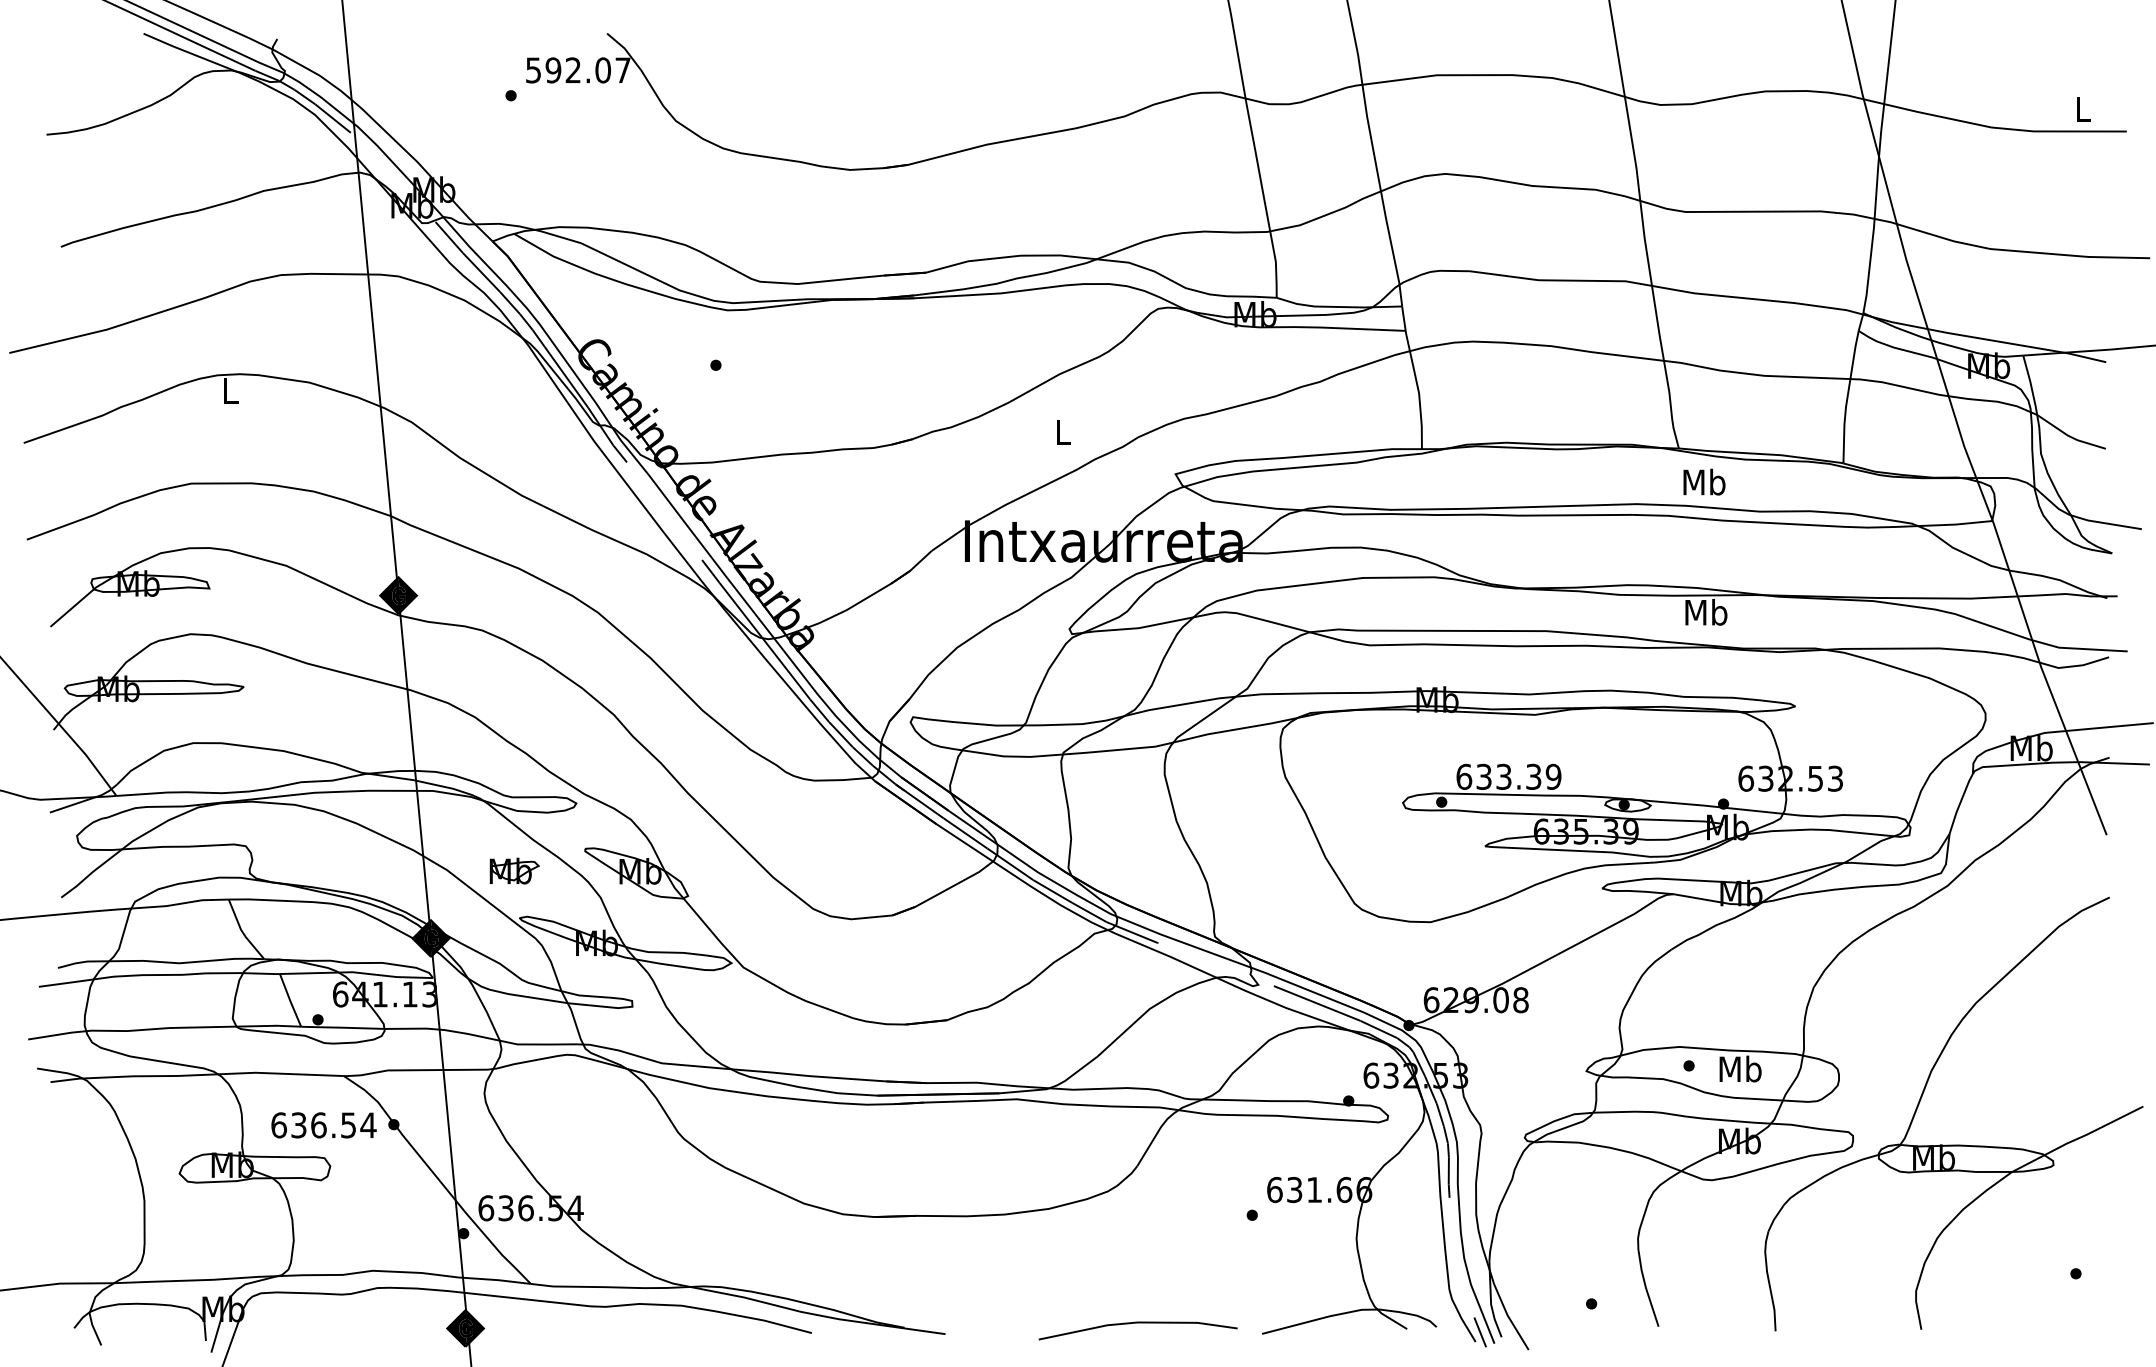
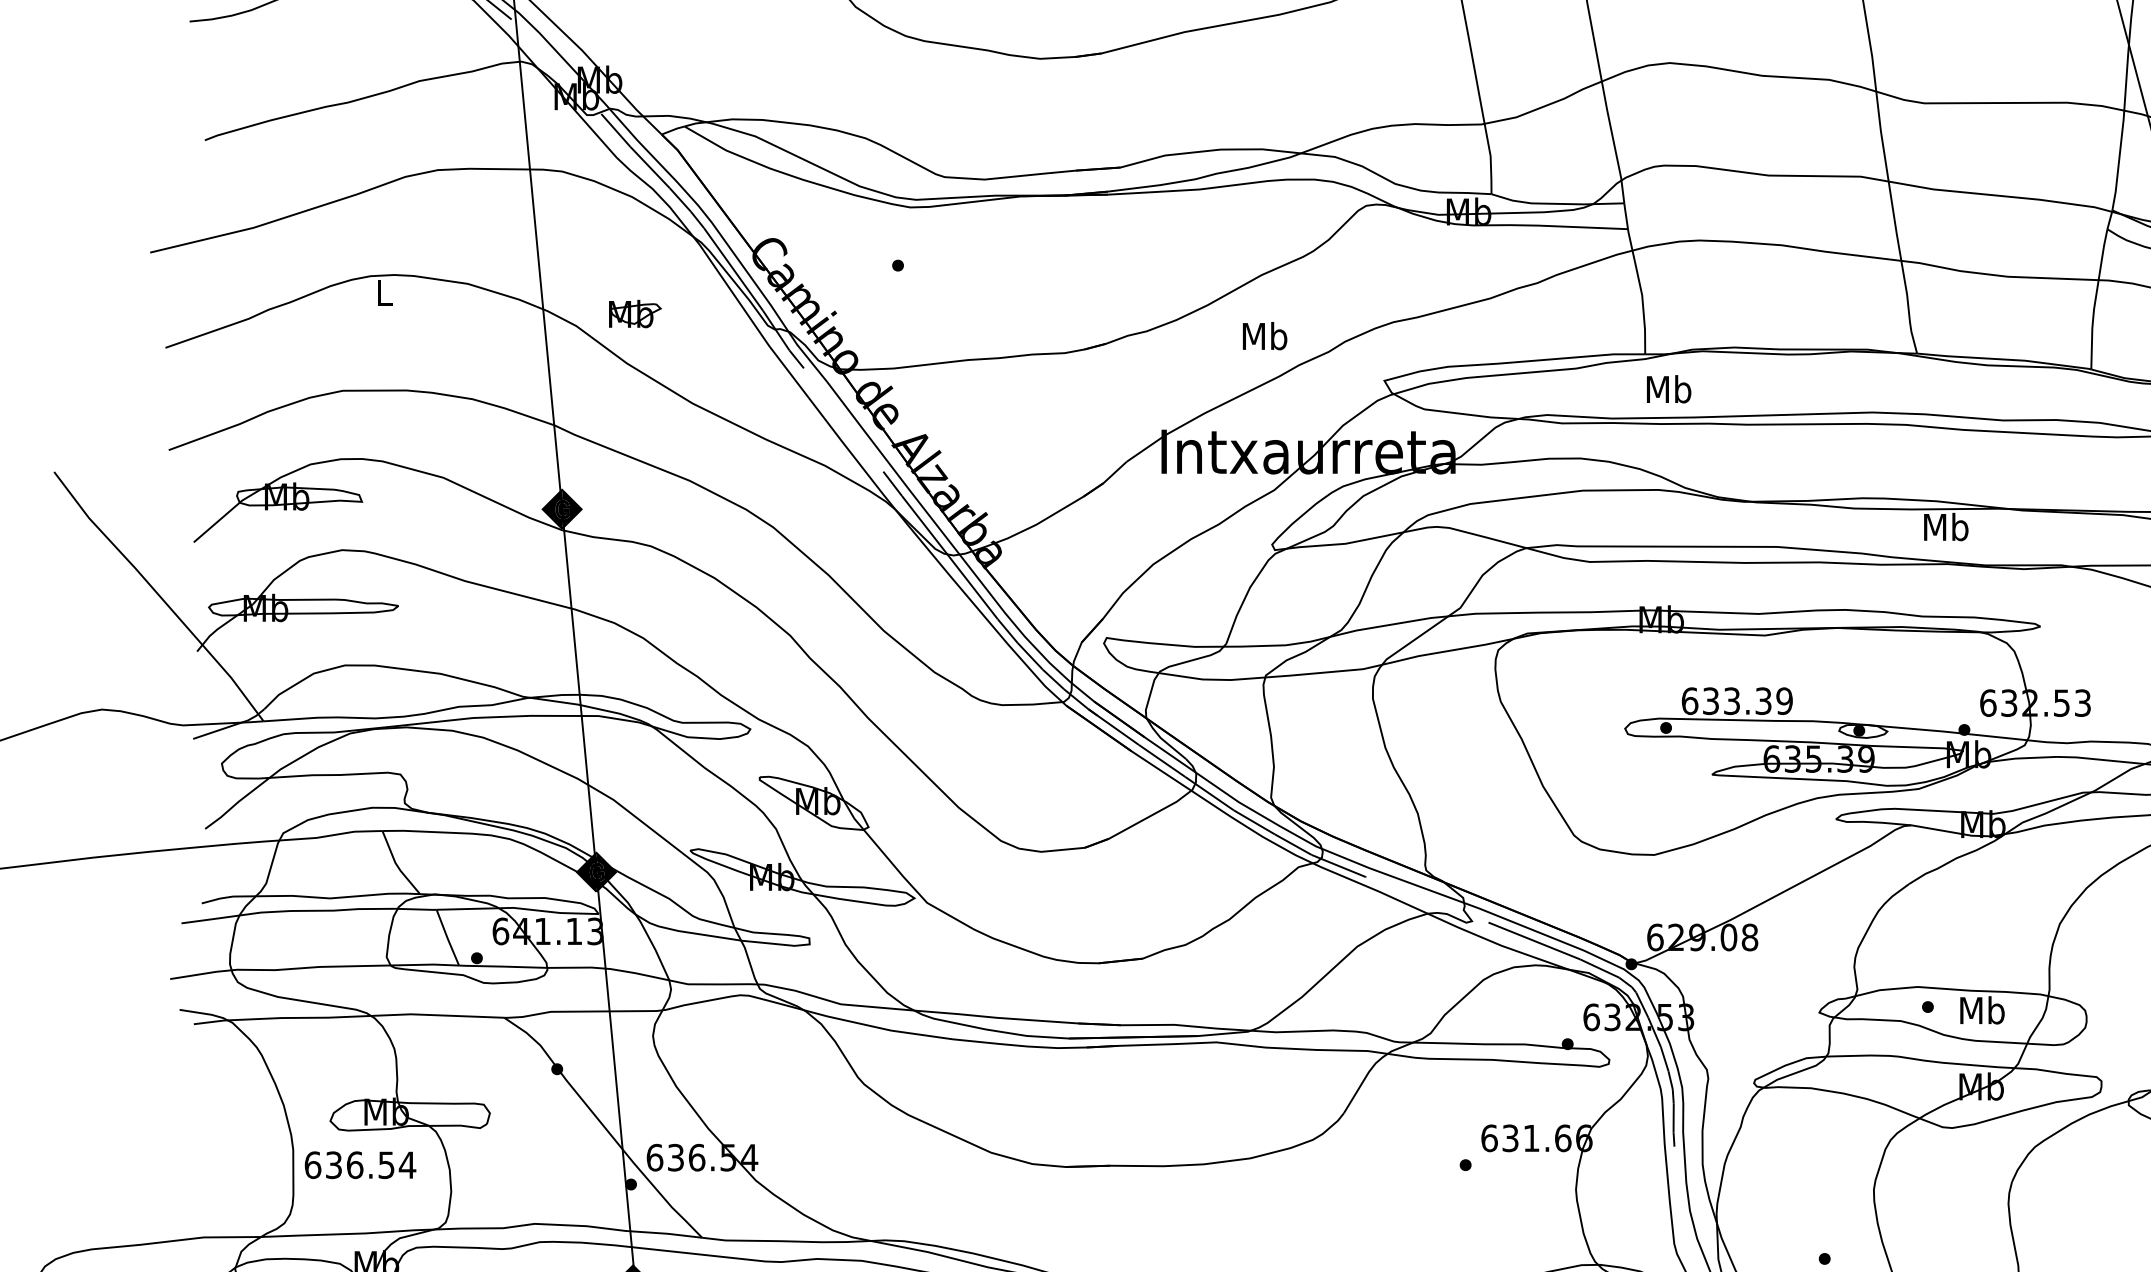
text: (1062, 431) -> (1264, 335), L -> Mb
text: (1704, 481) -> (1669, 388), moved
part: (514, 870) -> (635, 313), moved
text: (323, 1125) -> (359, 1165), moved

